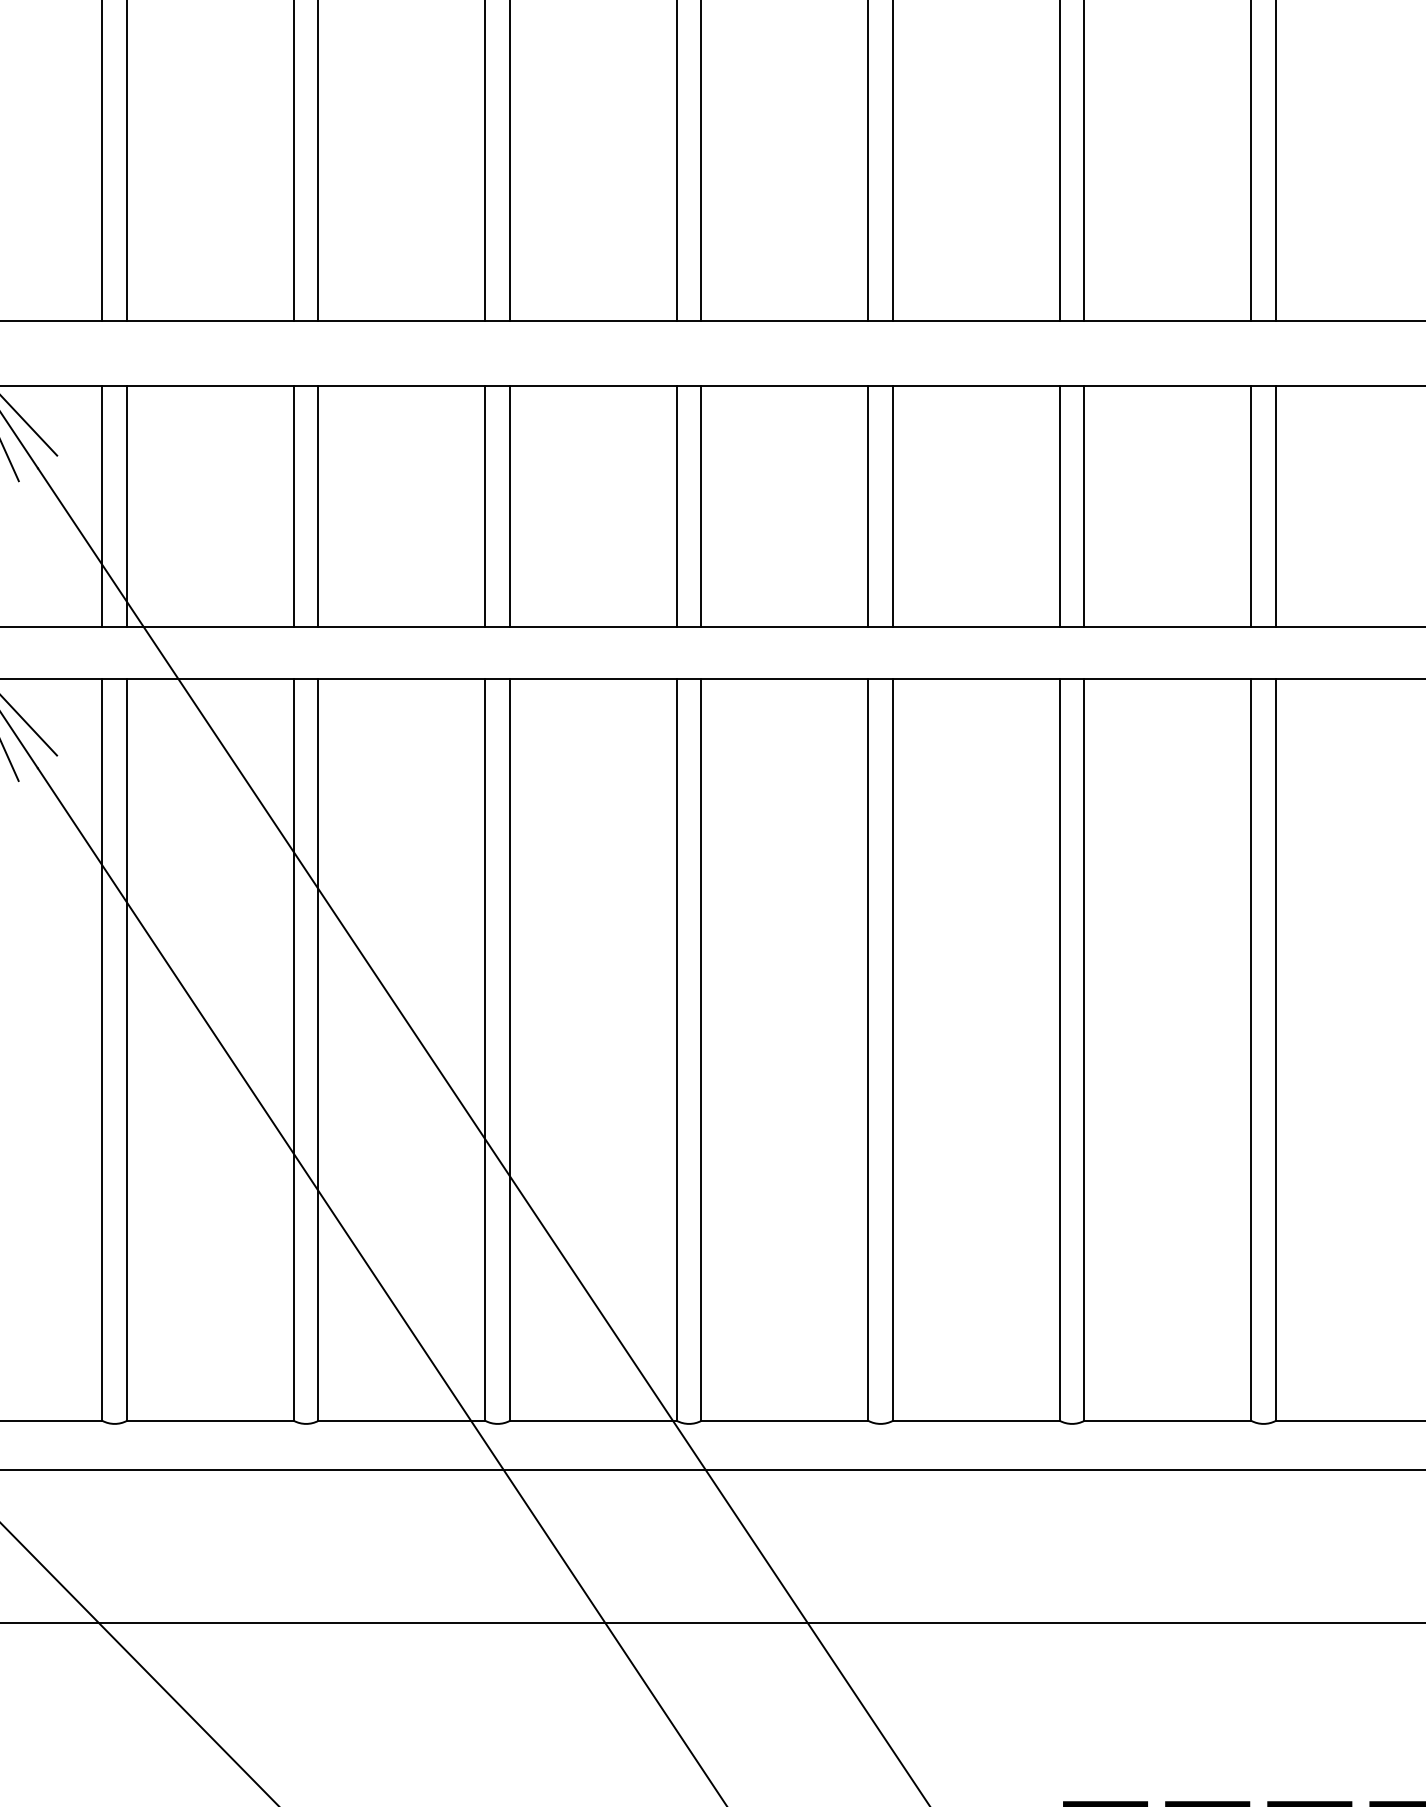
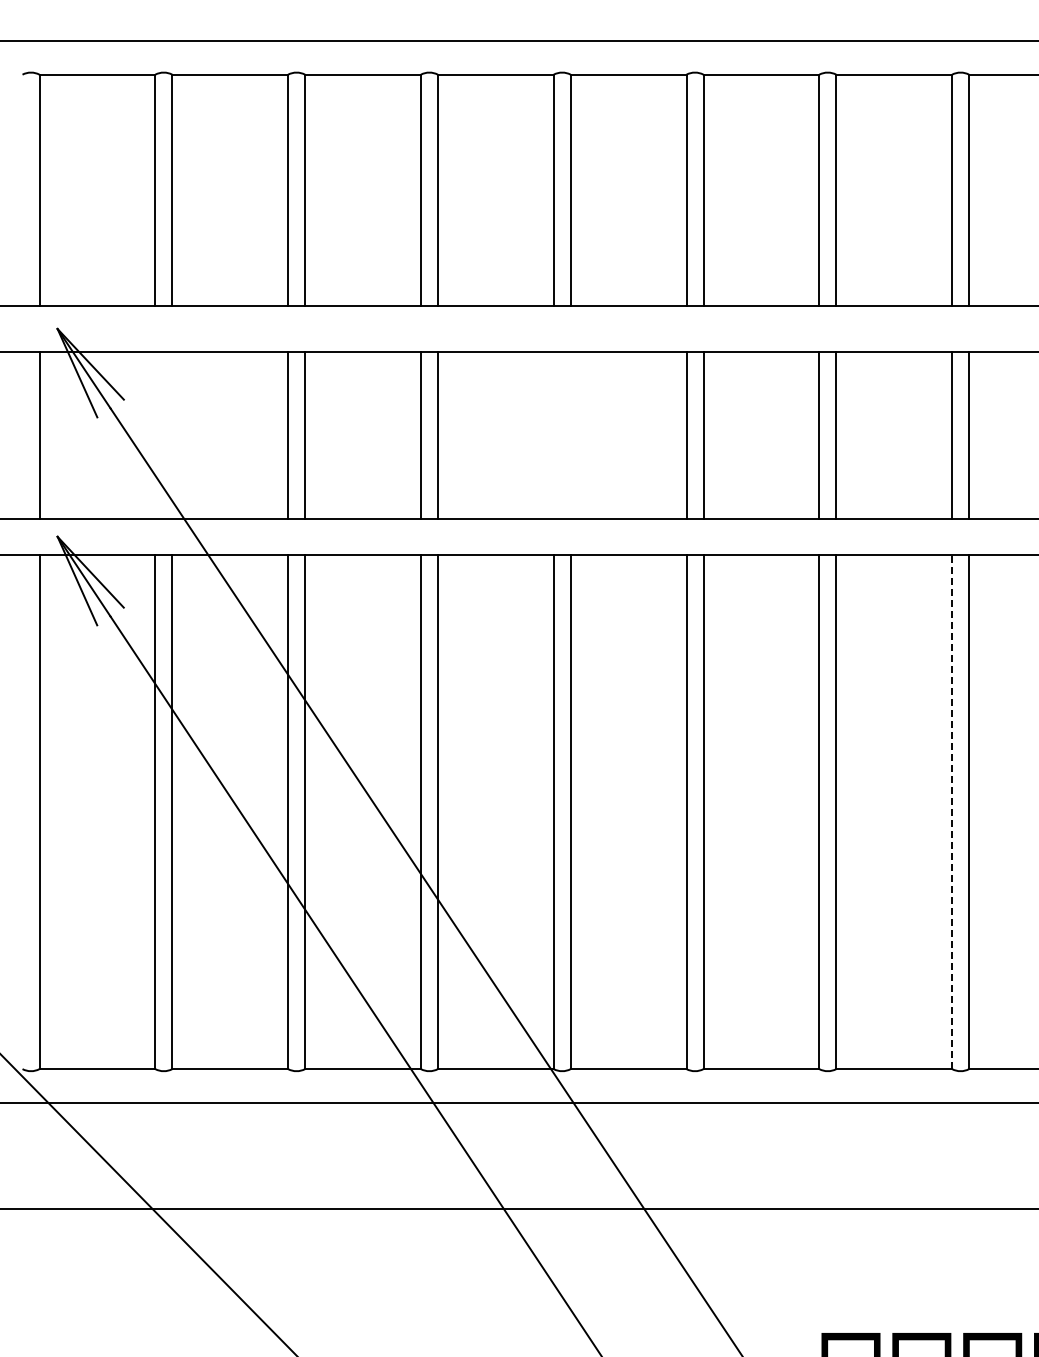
line: (102, 505) -> (155, 434), removed
line: (127, 505) -> (172, 434), removed
line: (676, 505) -> (553, 434), removed
line: (701, 505) -> (570, 434), removed
line: (1251, 1049) -> (952, 811), solid -> dashed

